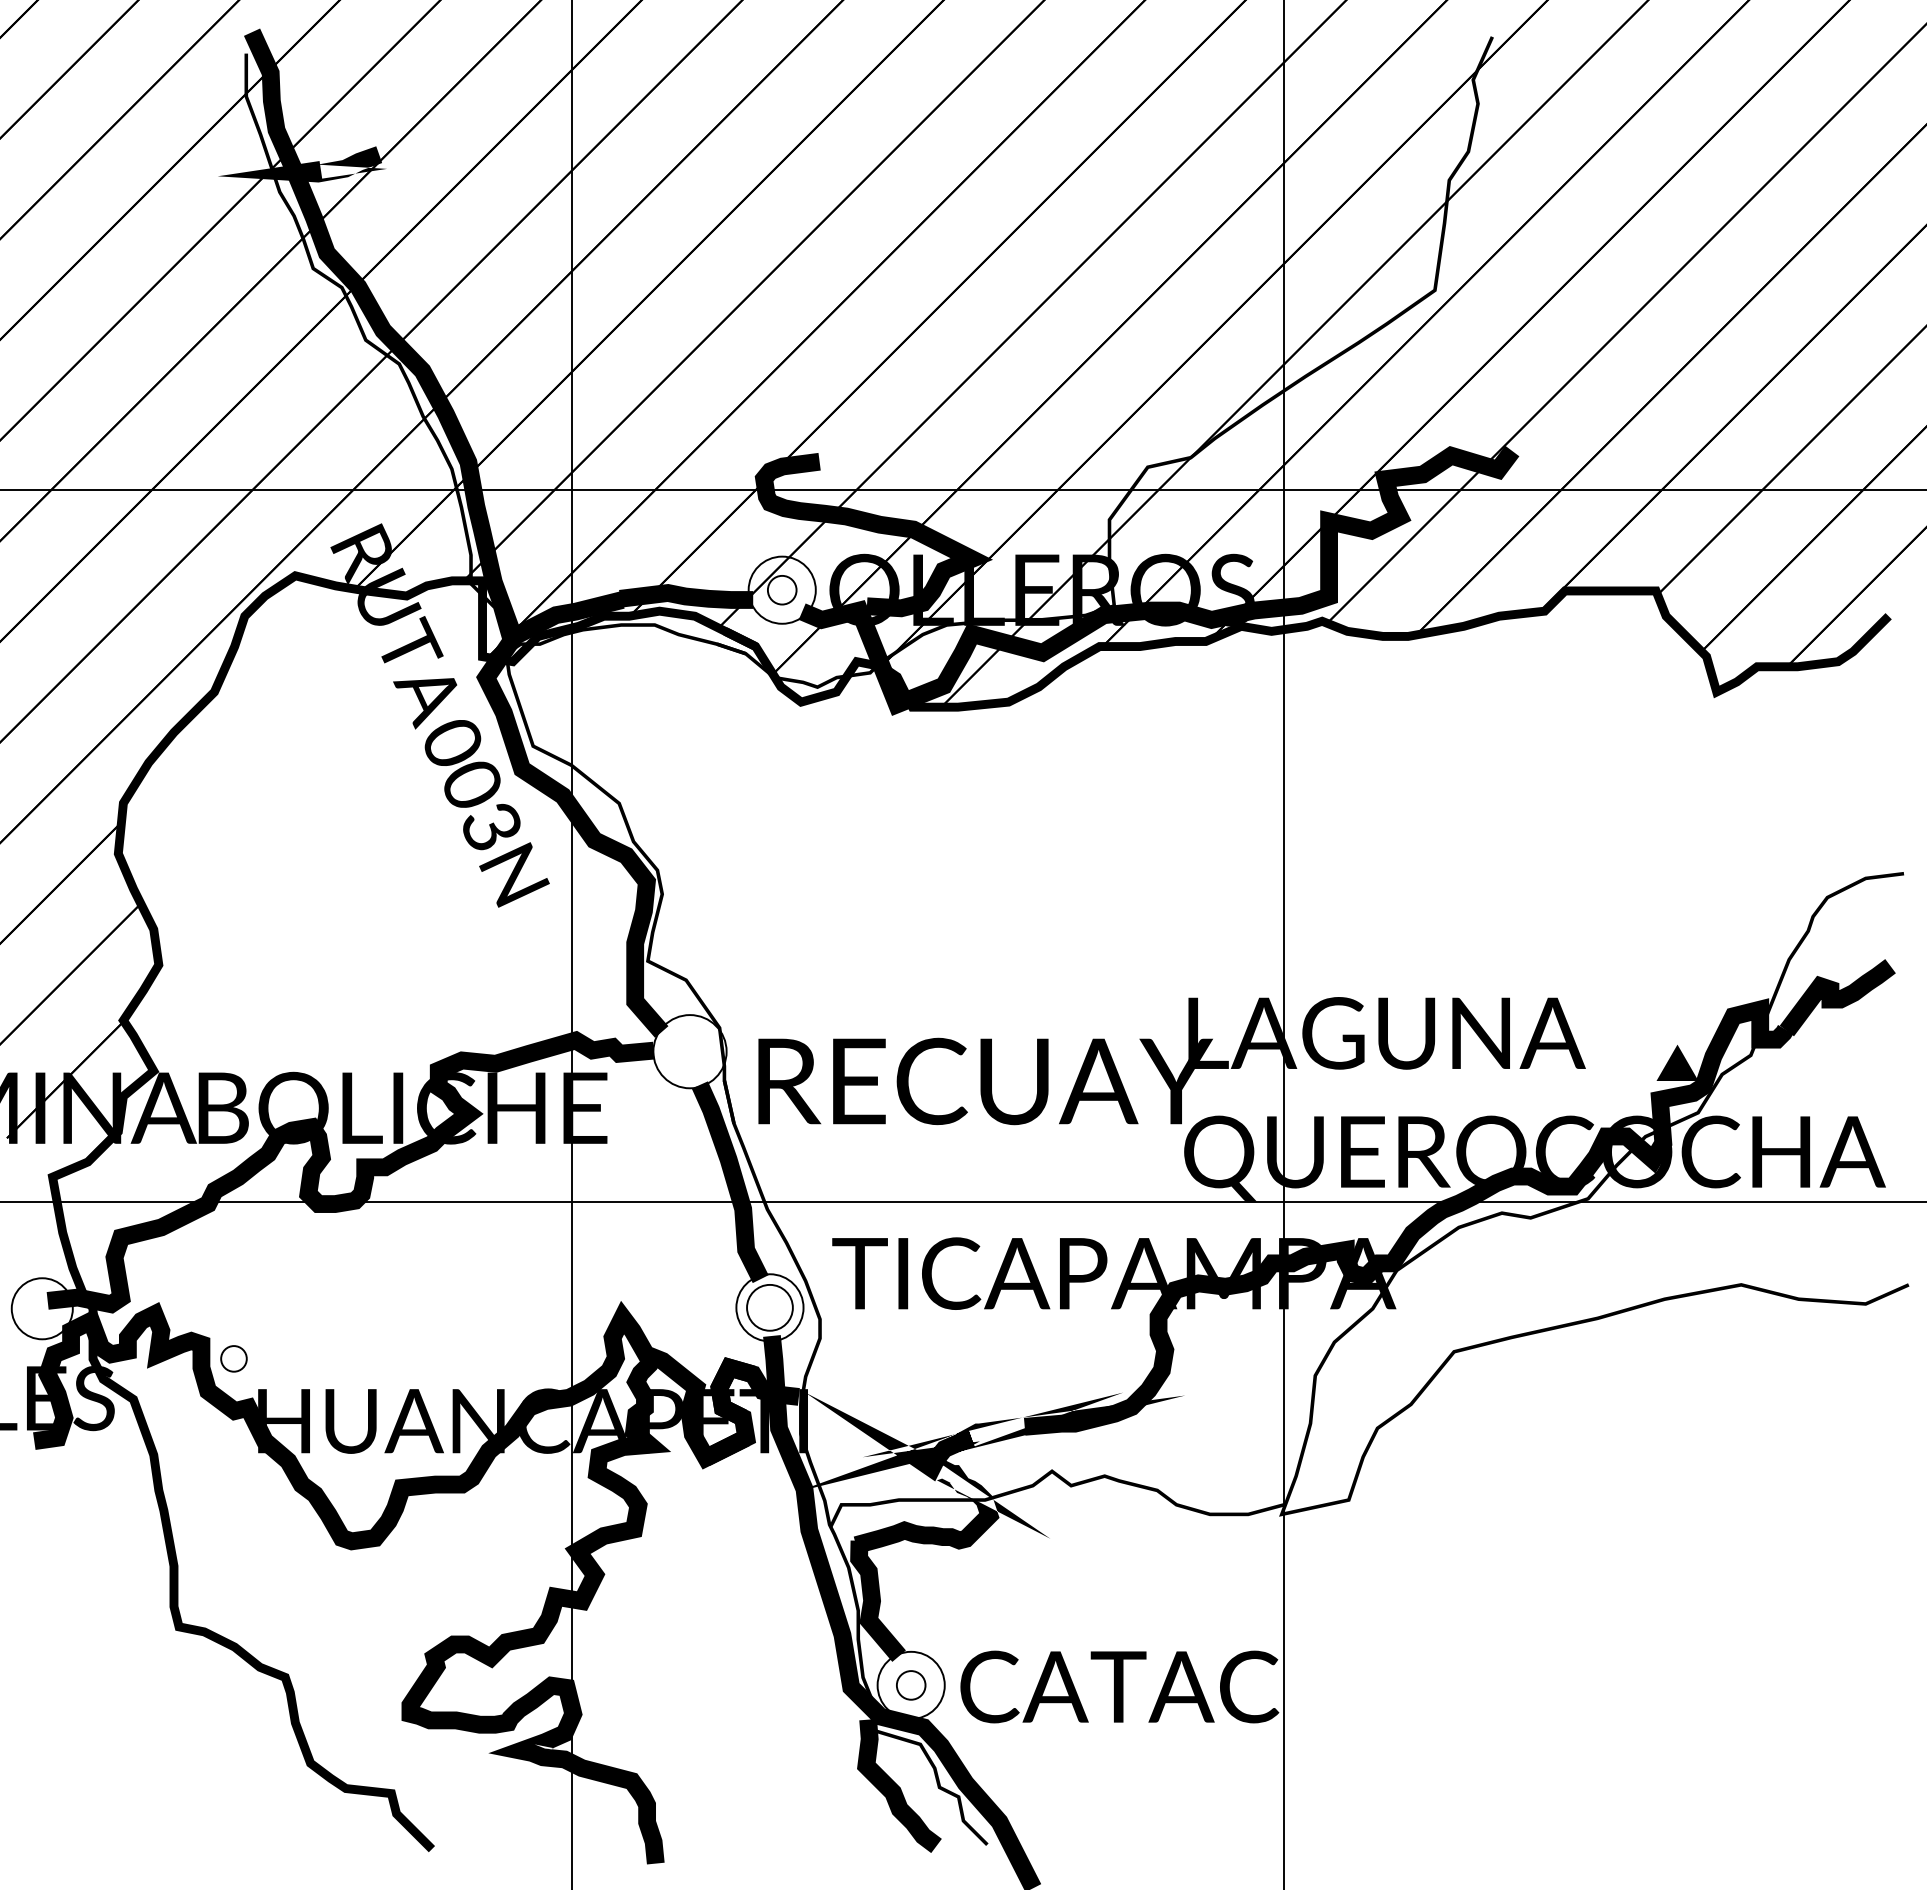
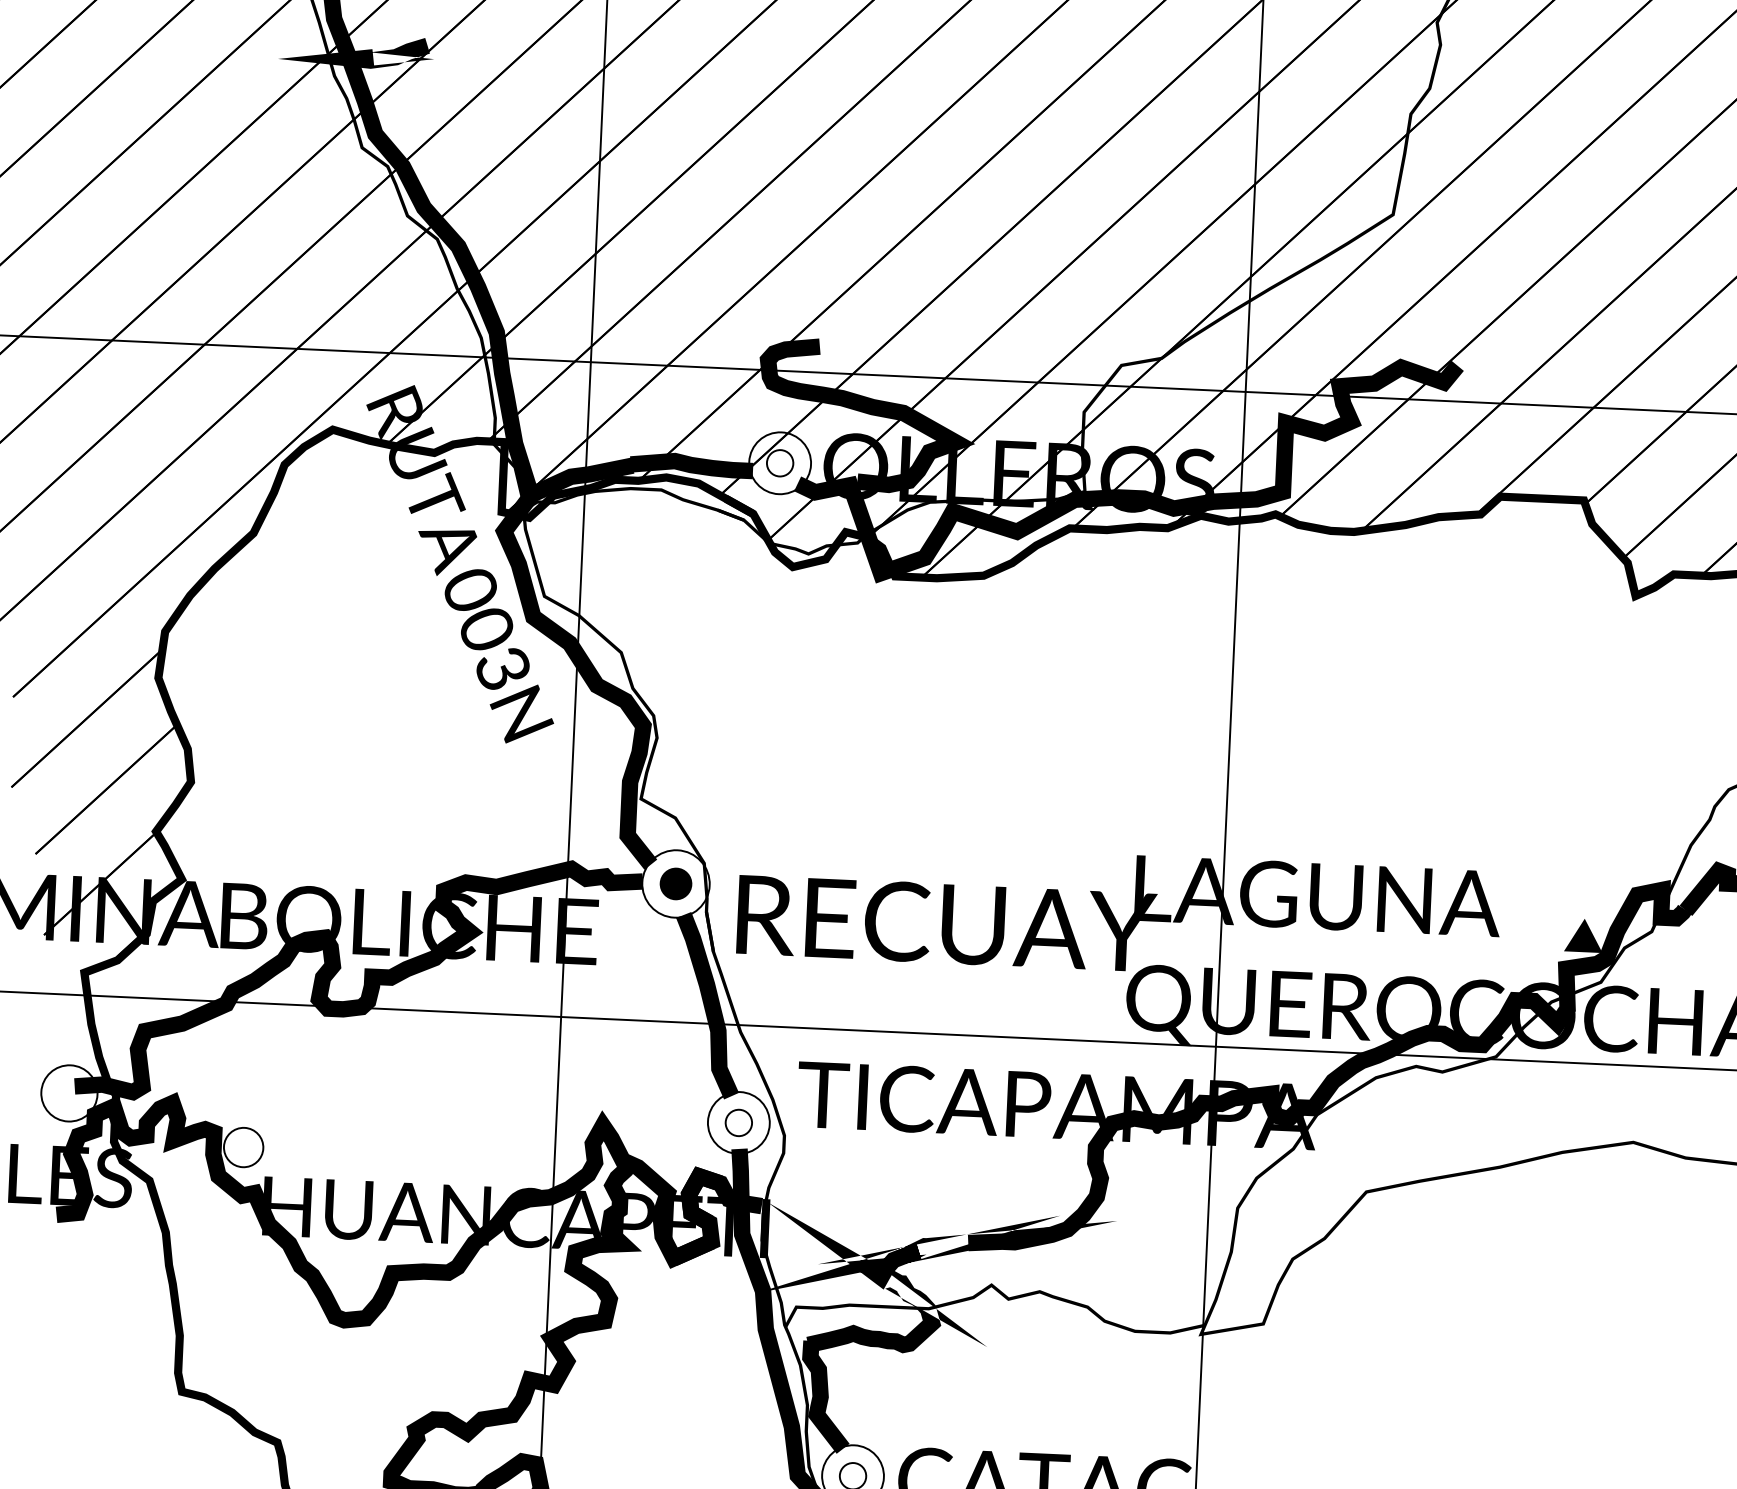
part: (689, 1051) -> (675, 883), added
circle: (769, 1307) -> (738, 1122), size x0.62
circle: (233, 1358) -> (243, 1147), size x1.67

